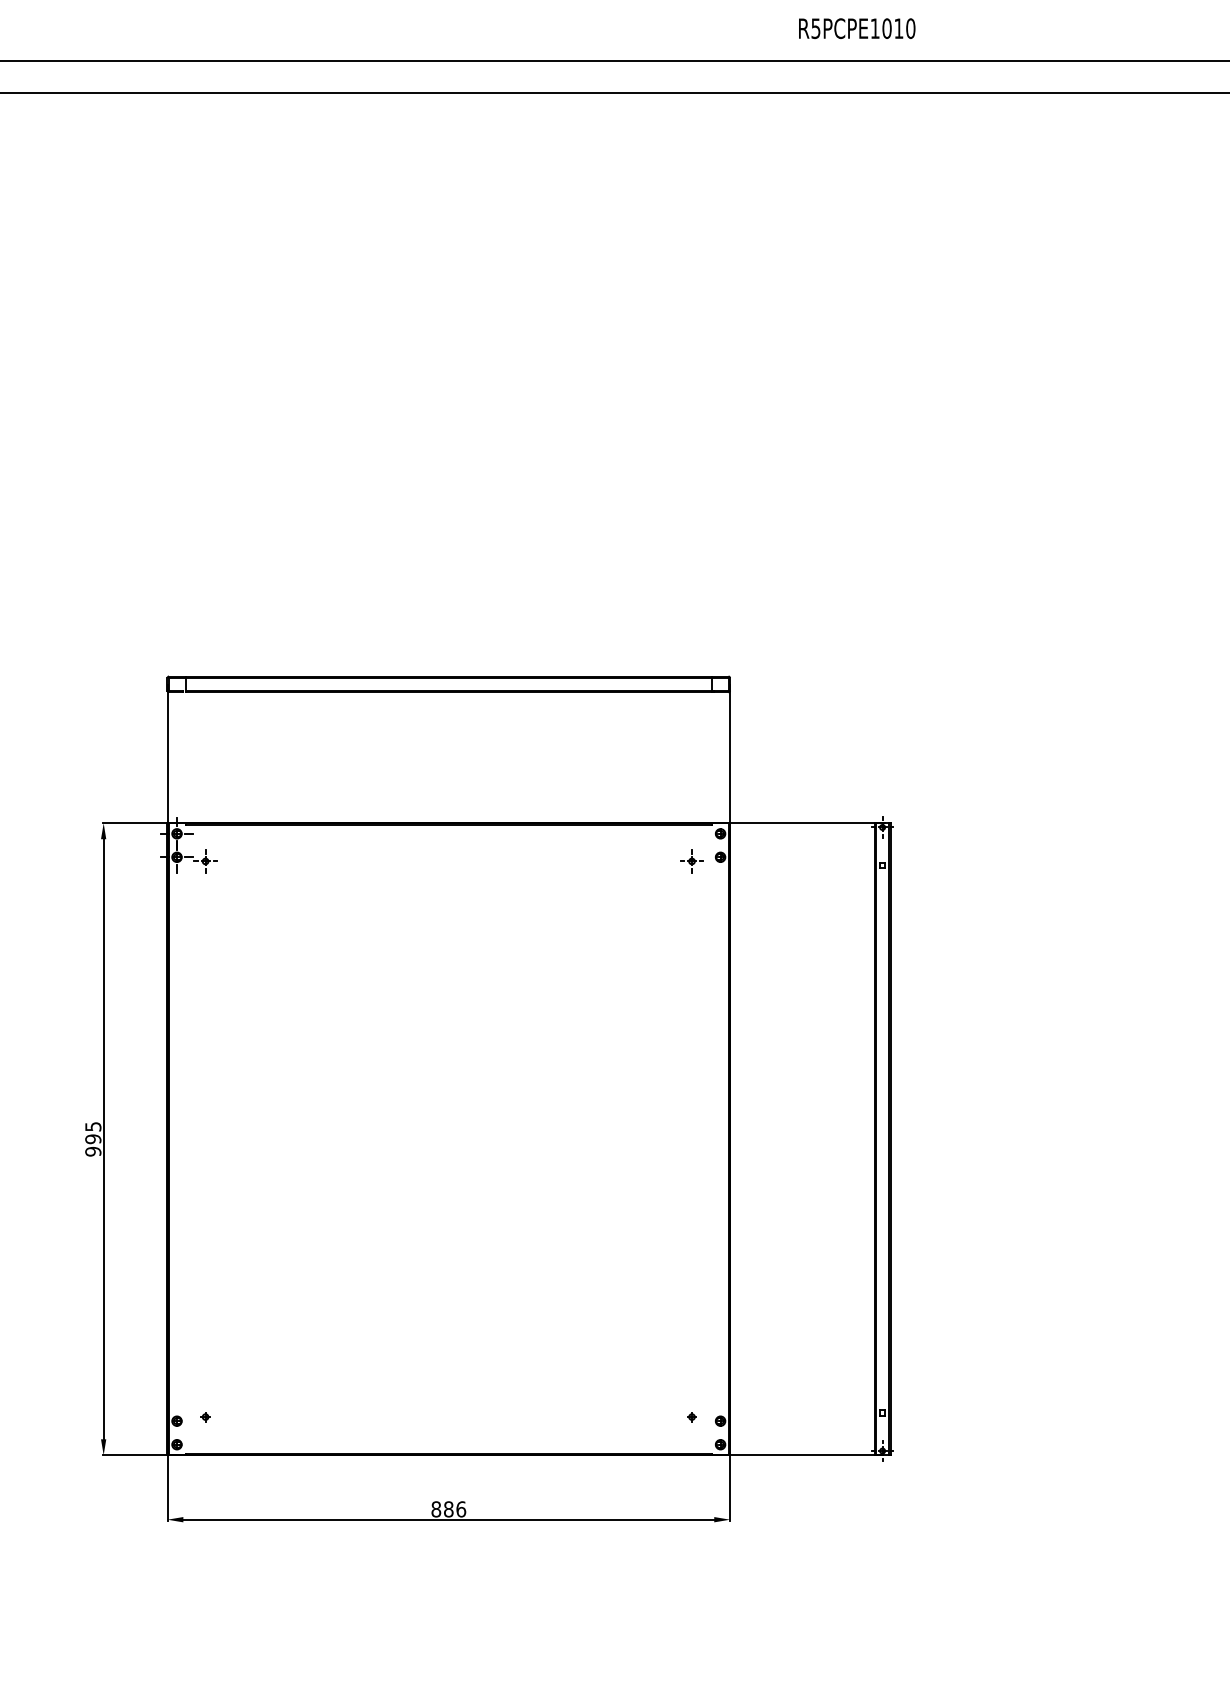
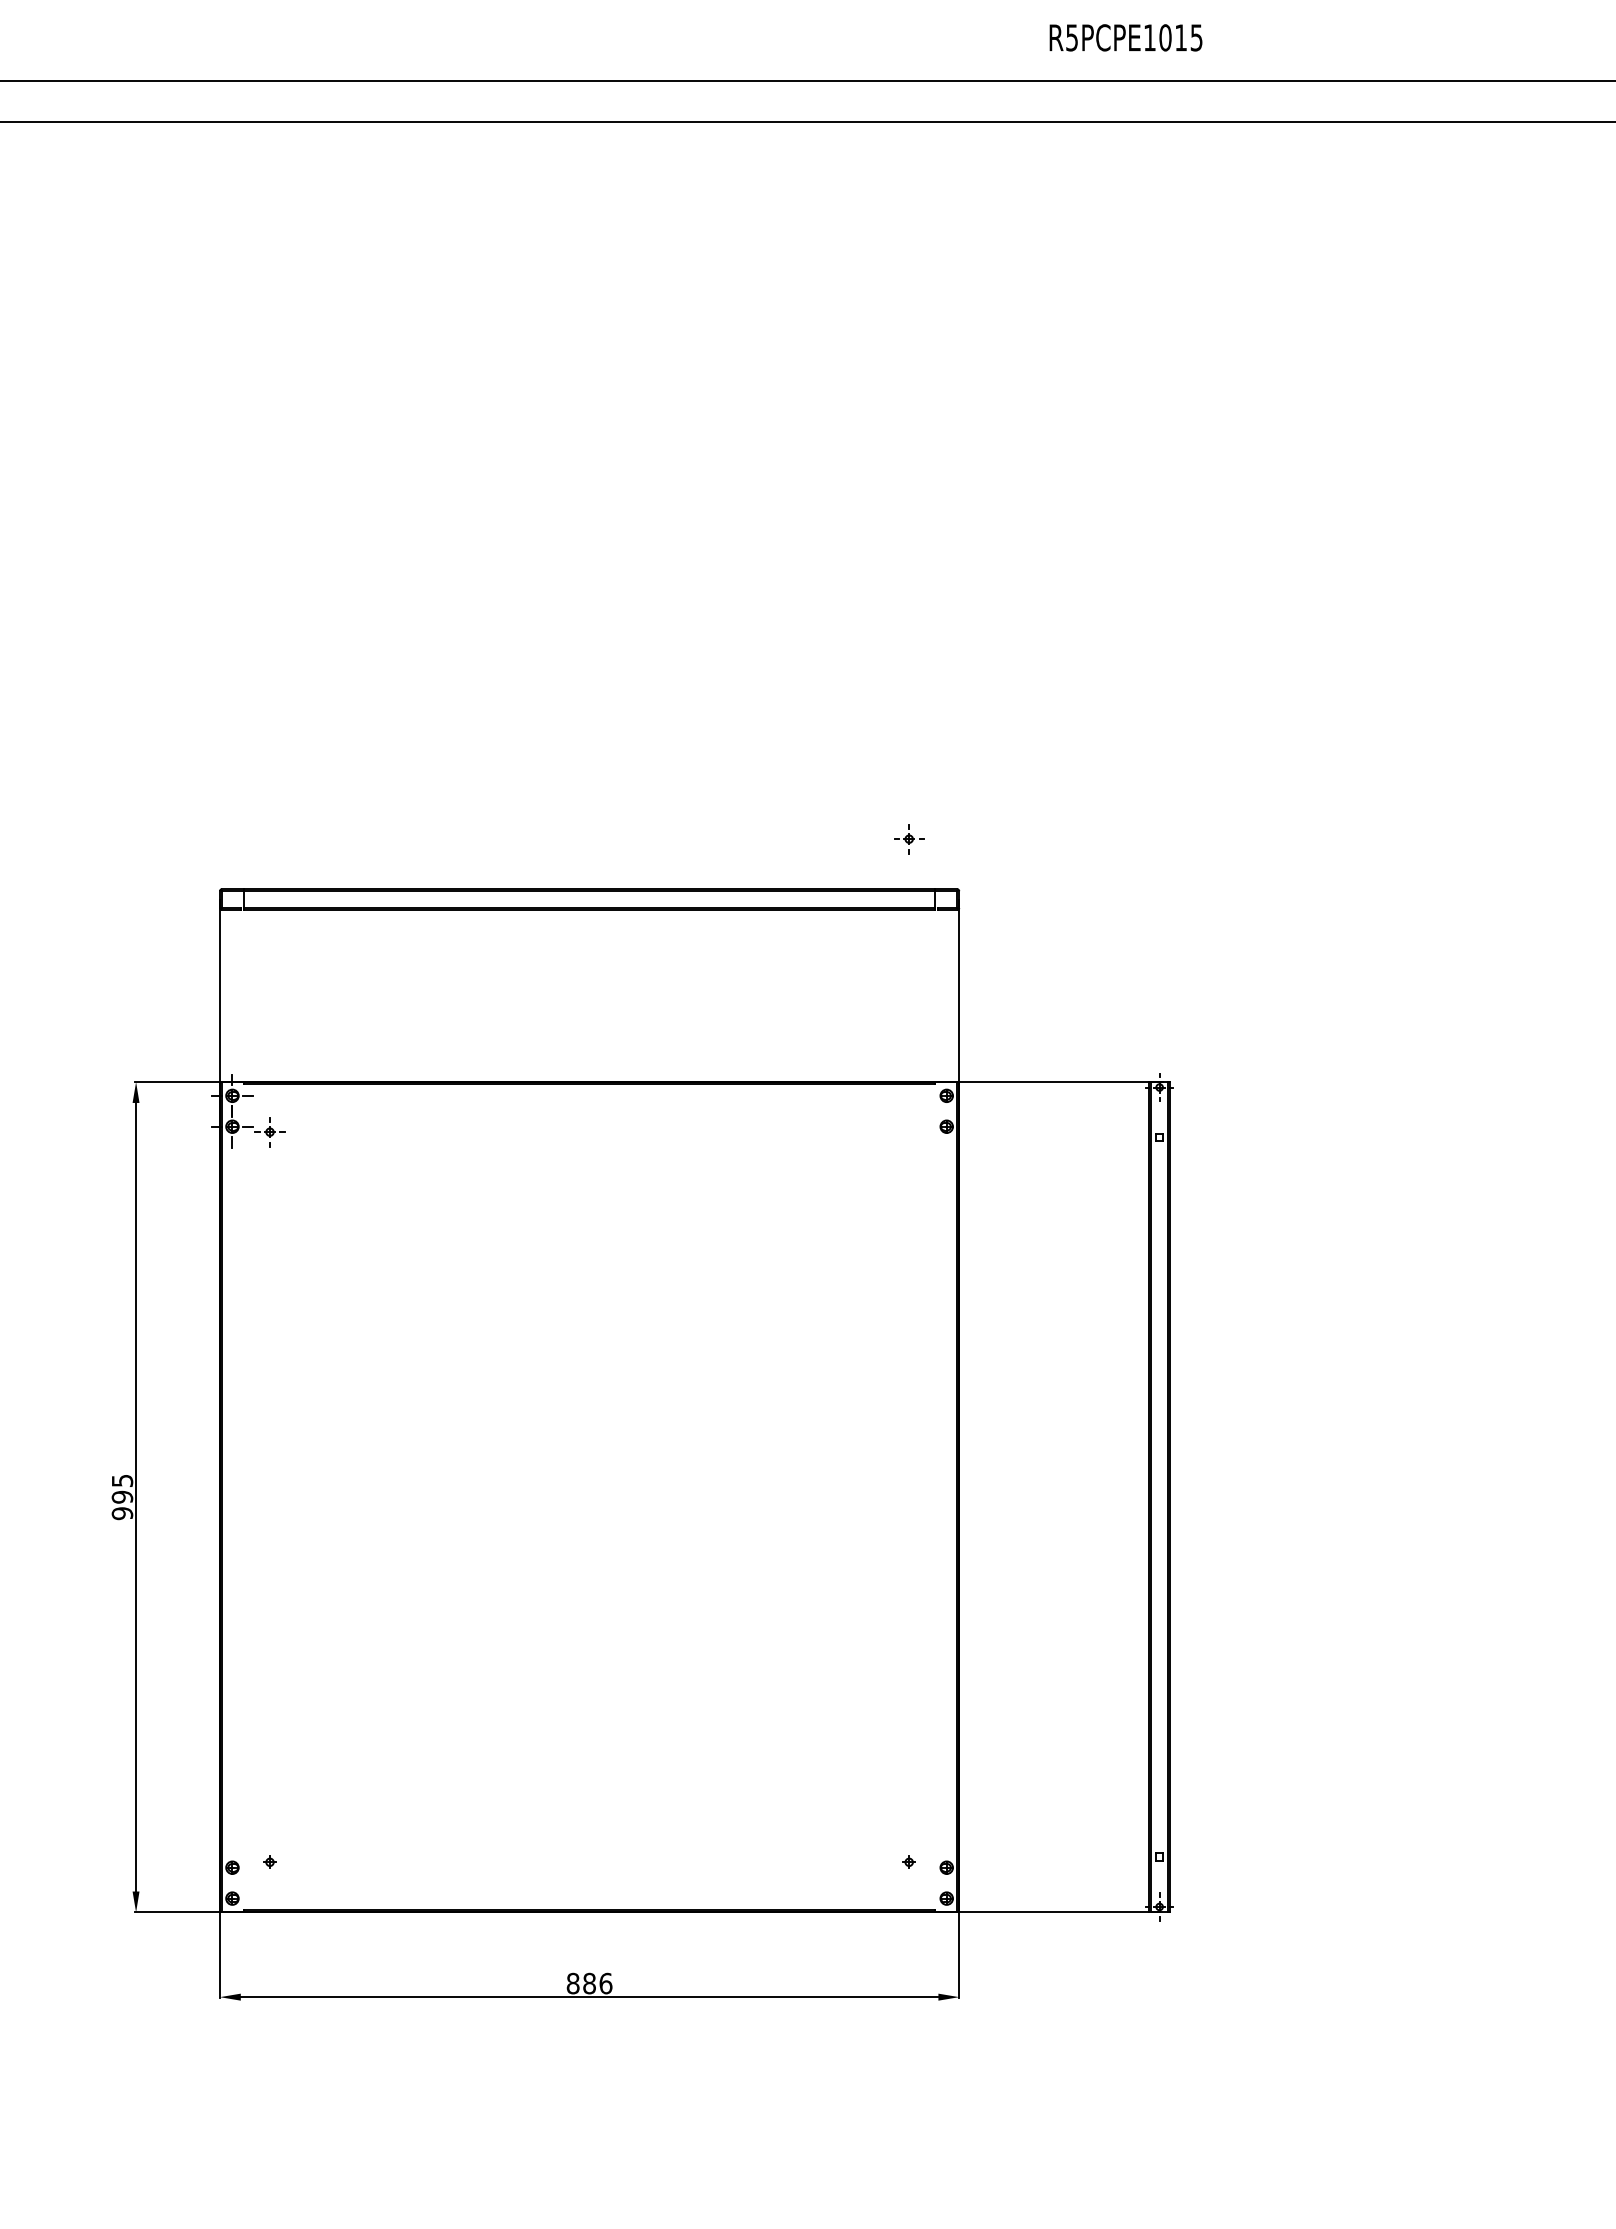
text: (910, 28) -> (1196, 37), R5PCPE1010 -> R5PCPE1015
part: (692, 861) -> (909, 839), moved

